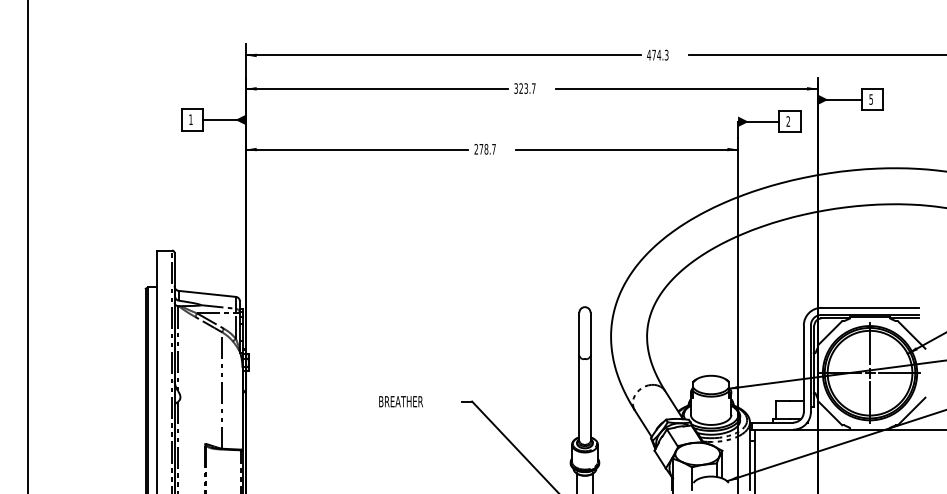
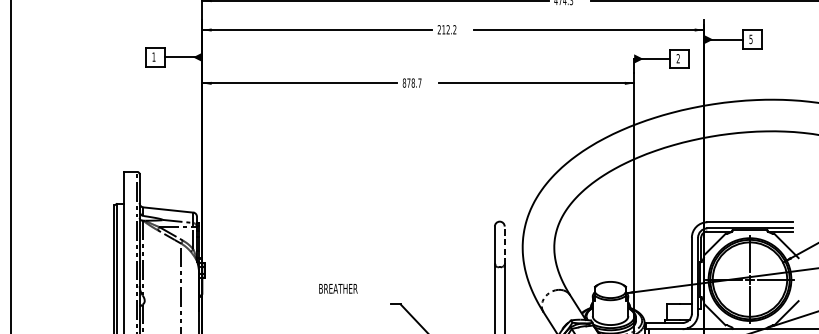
text: (524, 88) -> (446, 29), 323.7 -> 212.2
text: (476, 149) -> (404, 83), 278.7 -> 878.7
line: (590, 334) -> (504, 245), solid -> dashed
text: (400, 401) -> (337, 288), moved

